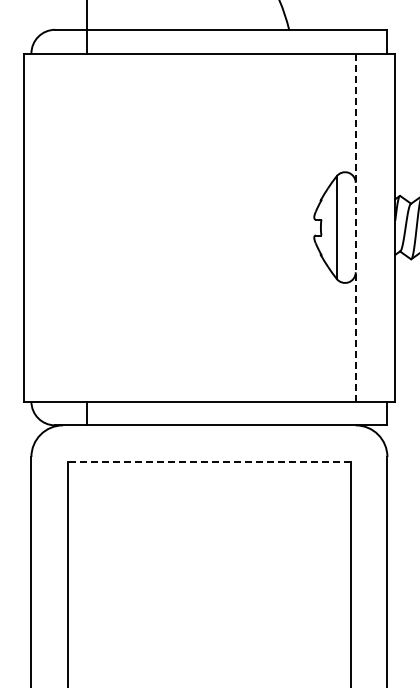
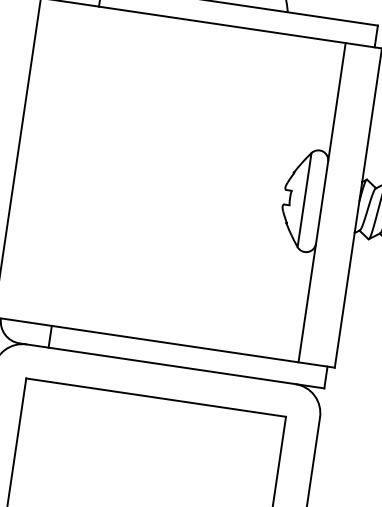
line: (355, 228) -> (321, 203), dashed -> solid
line: (209, 461) -> (156, 397), dashed -> solid

